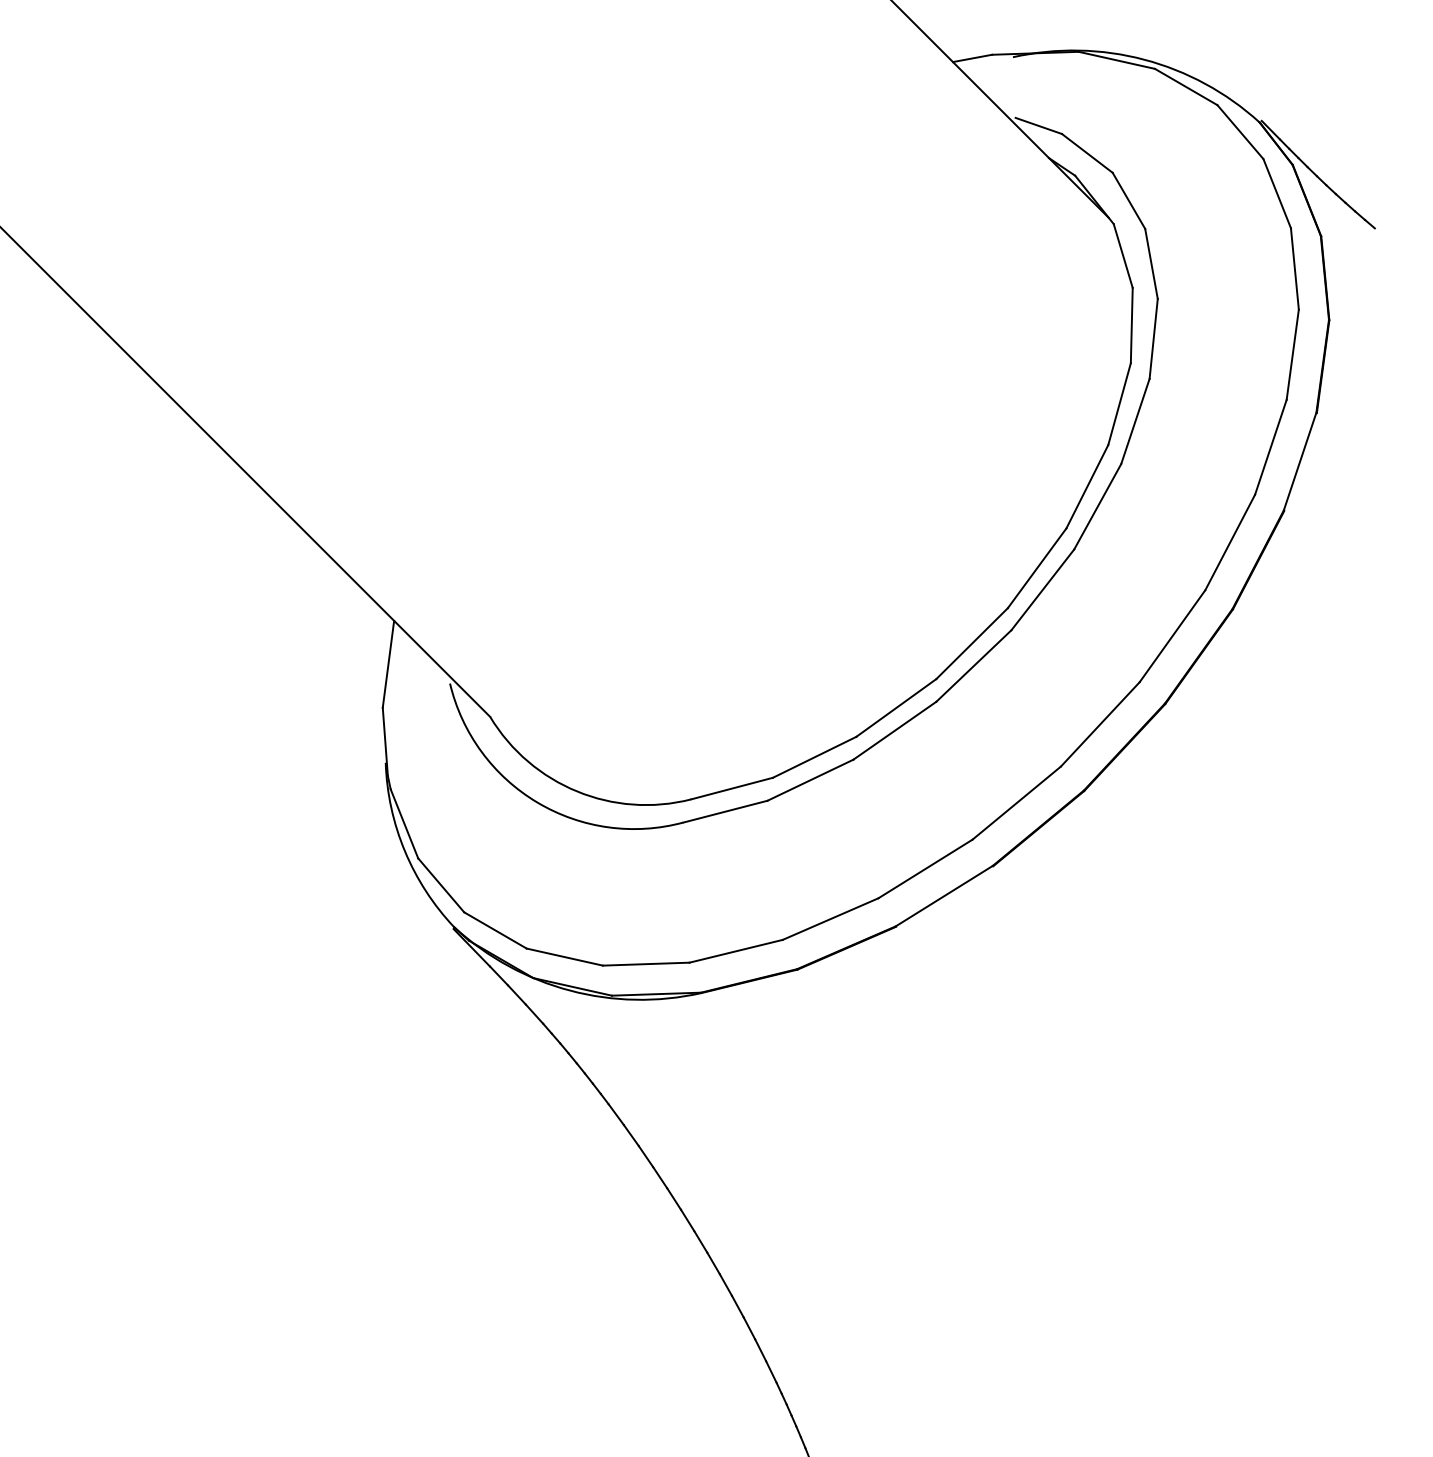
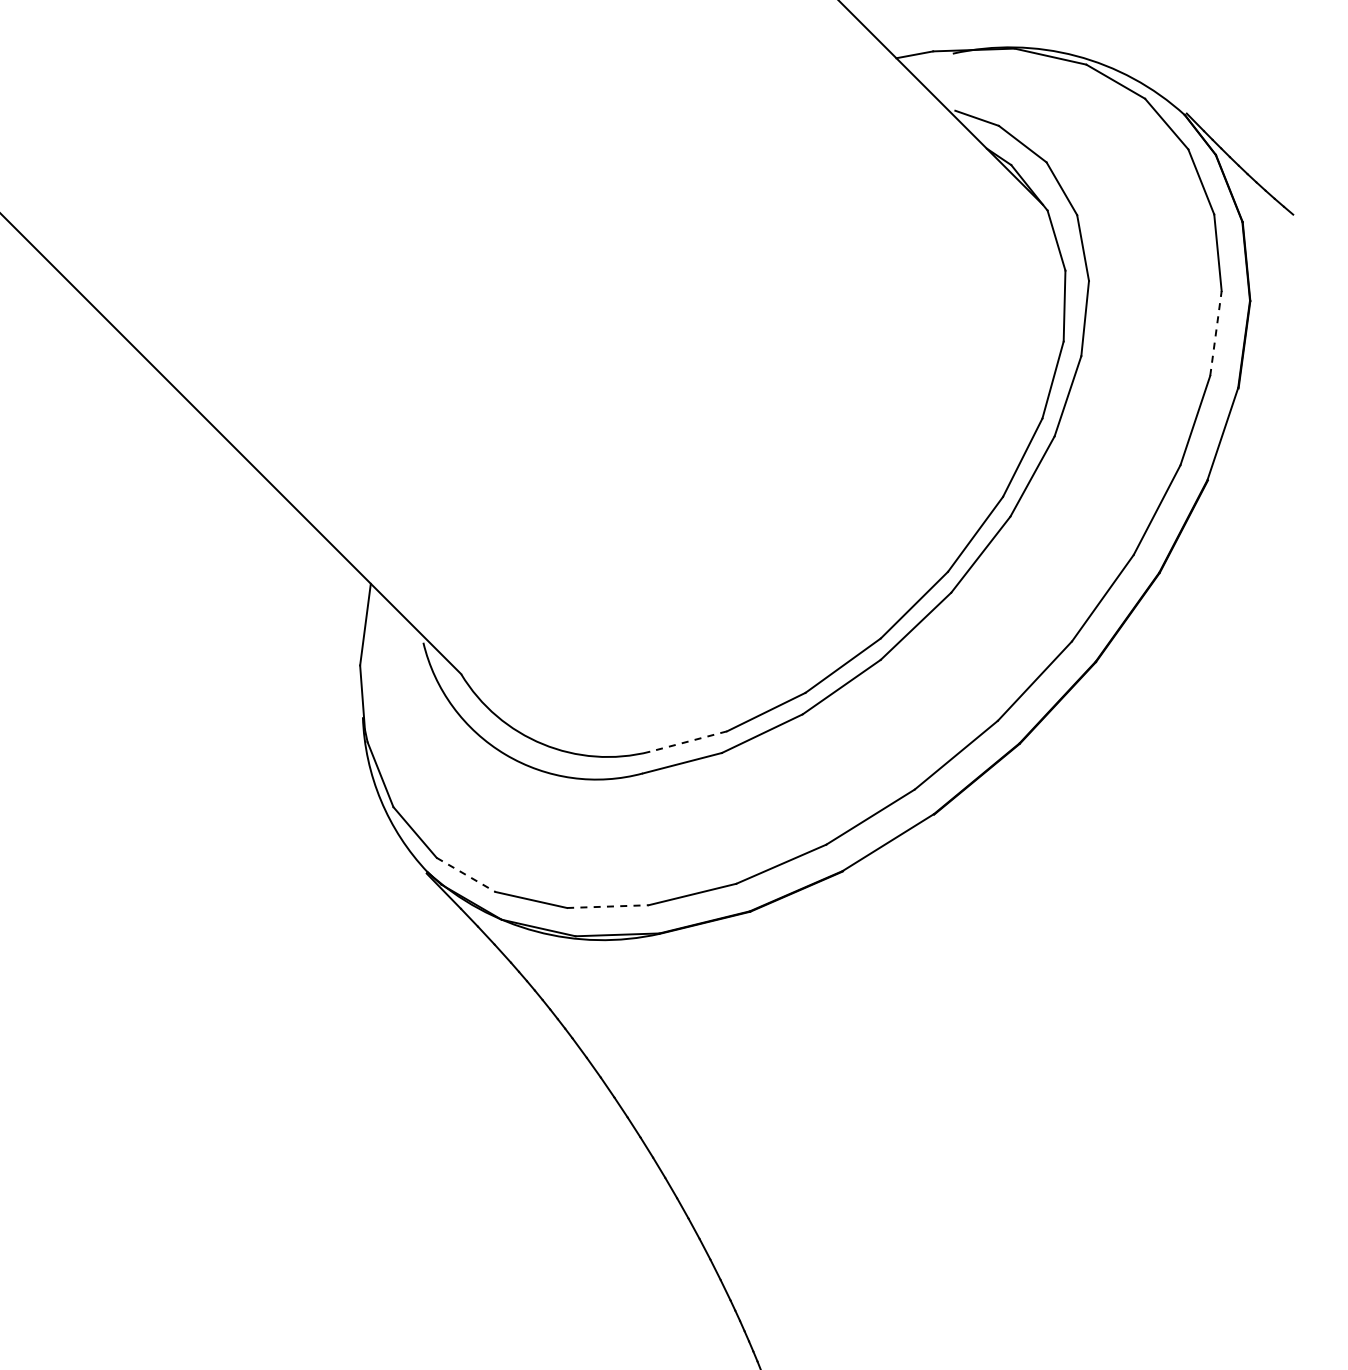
line: (1292, 354) -> (1215, 333), solid -> dashed
line: (731, 788) -> (688, 741), solid -> dashed
line: (495, 929) -> (466, 874), solid -> dashed
line: (645, 964) -> (607, 906), solid -> dashed

